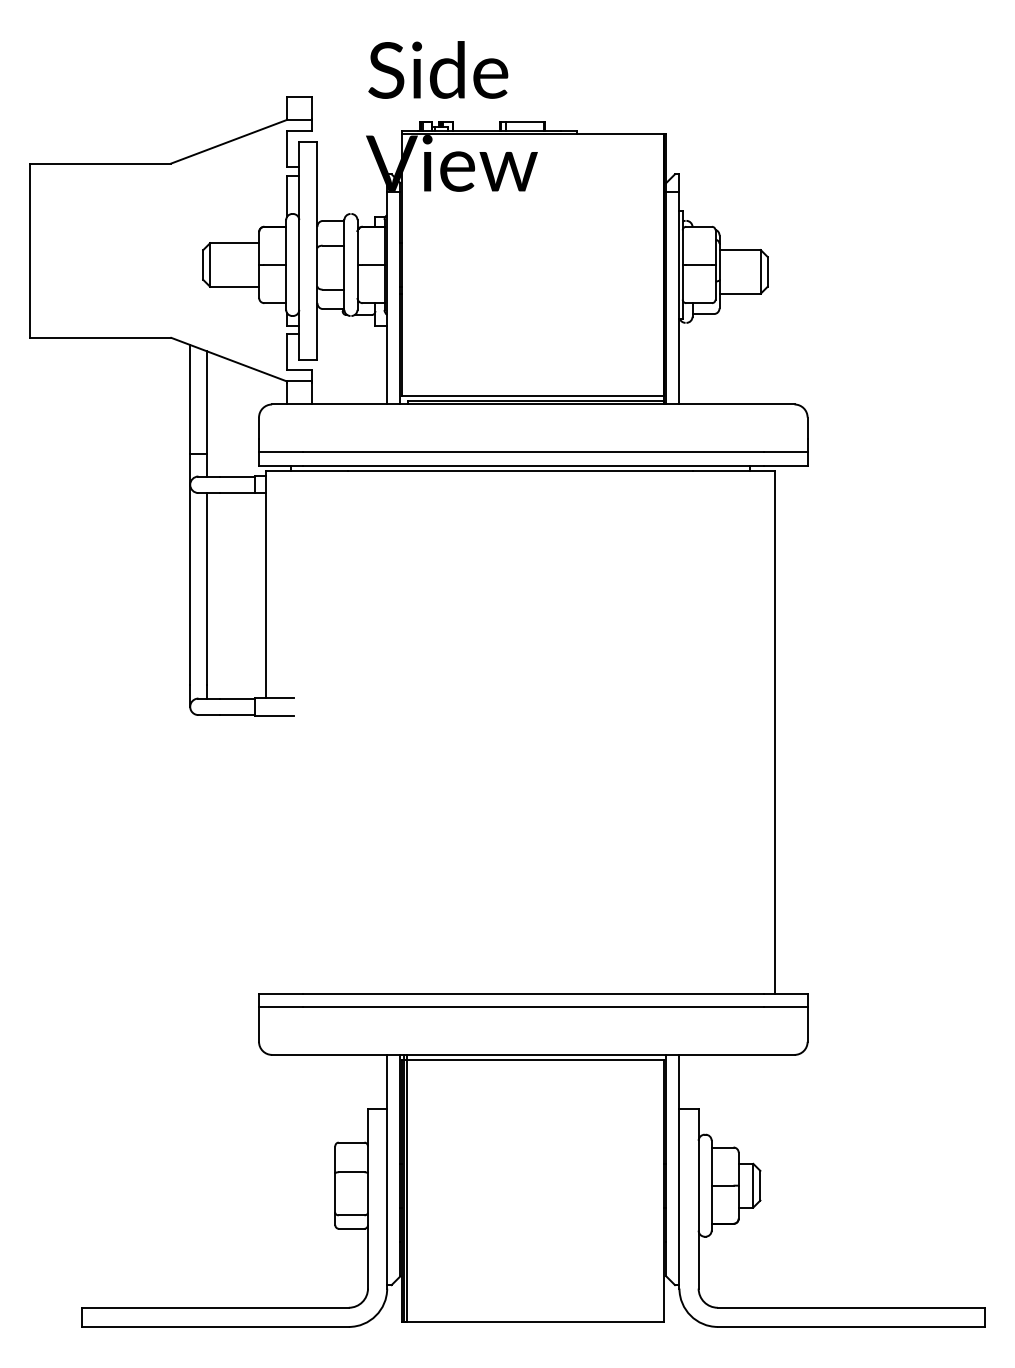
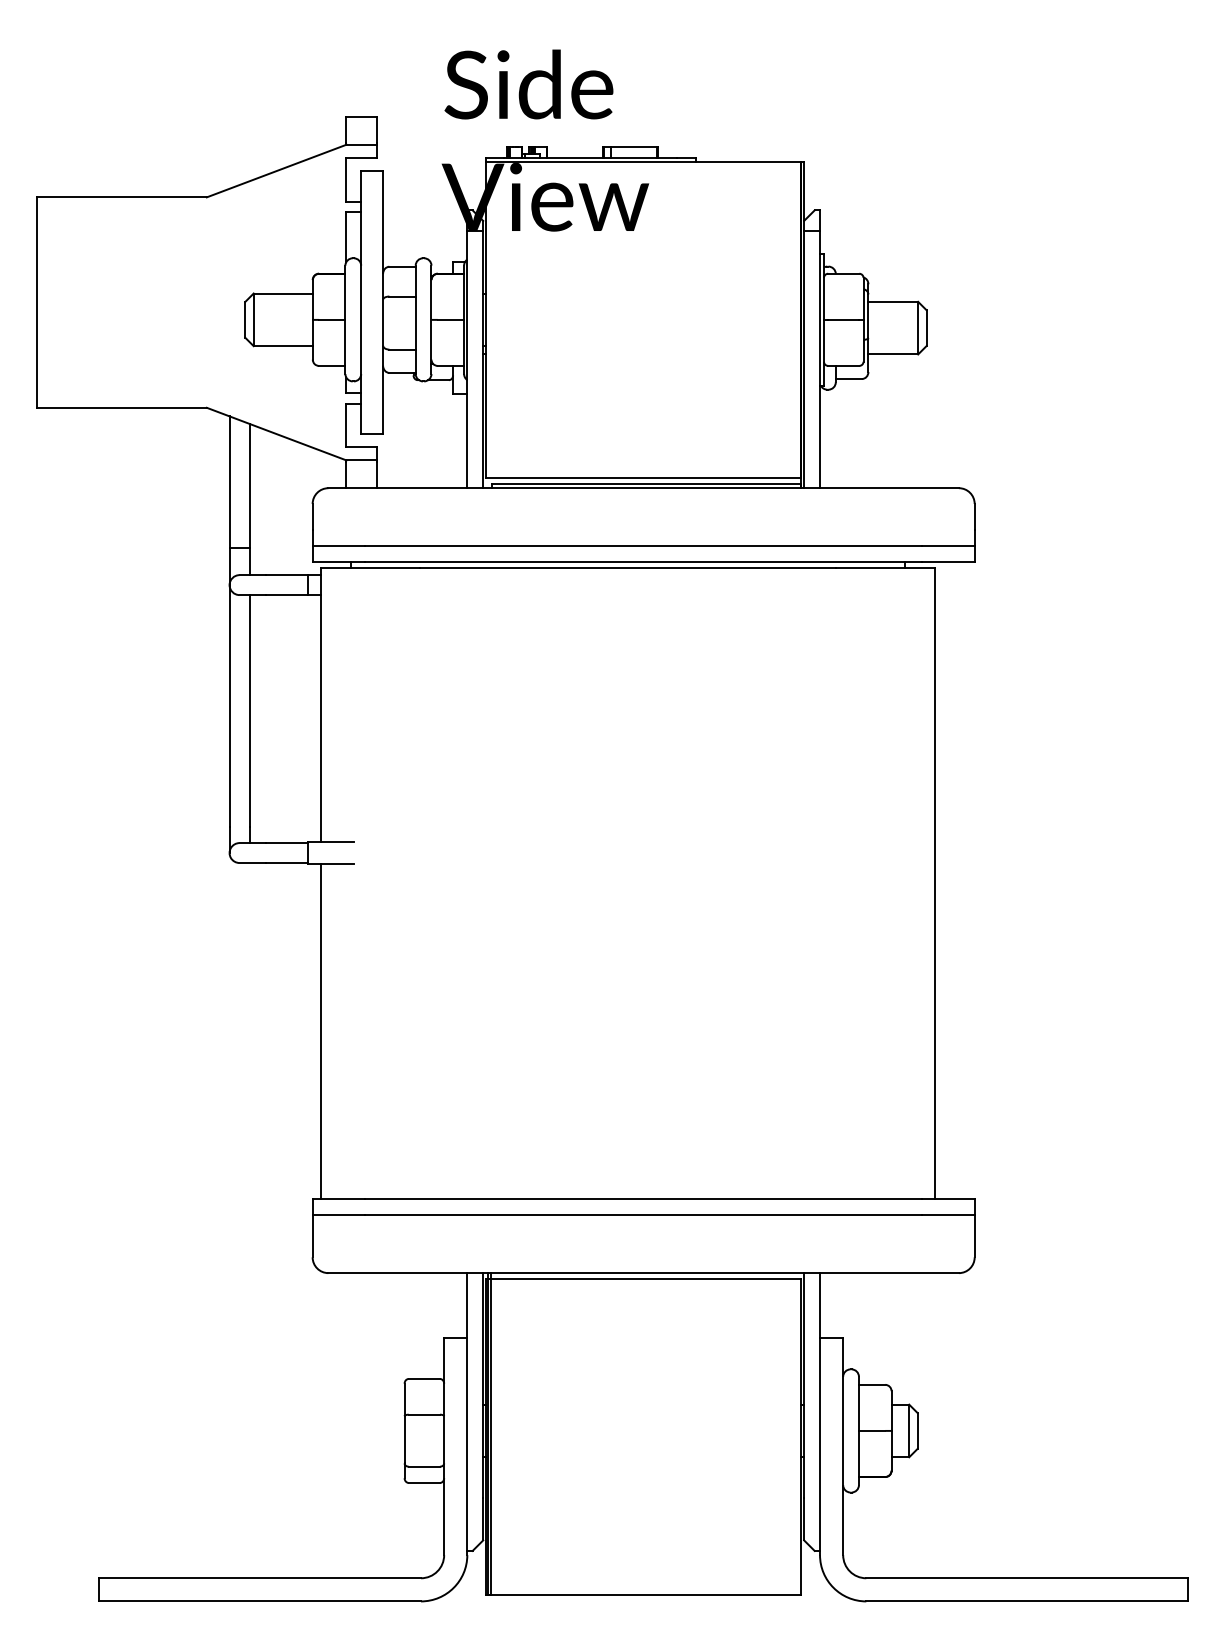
line: (265, 854) -> (320, 1031), added

